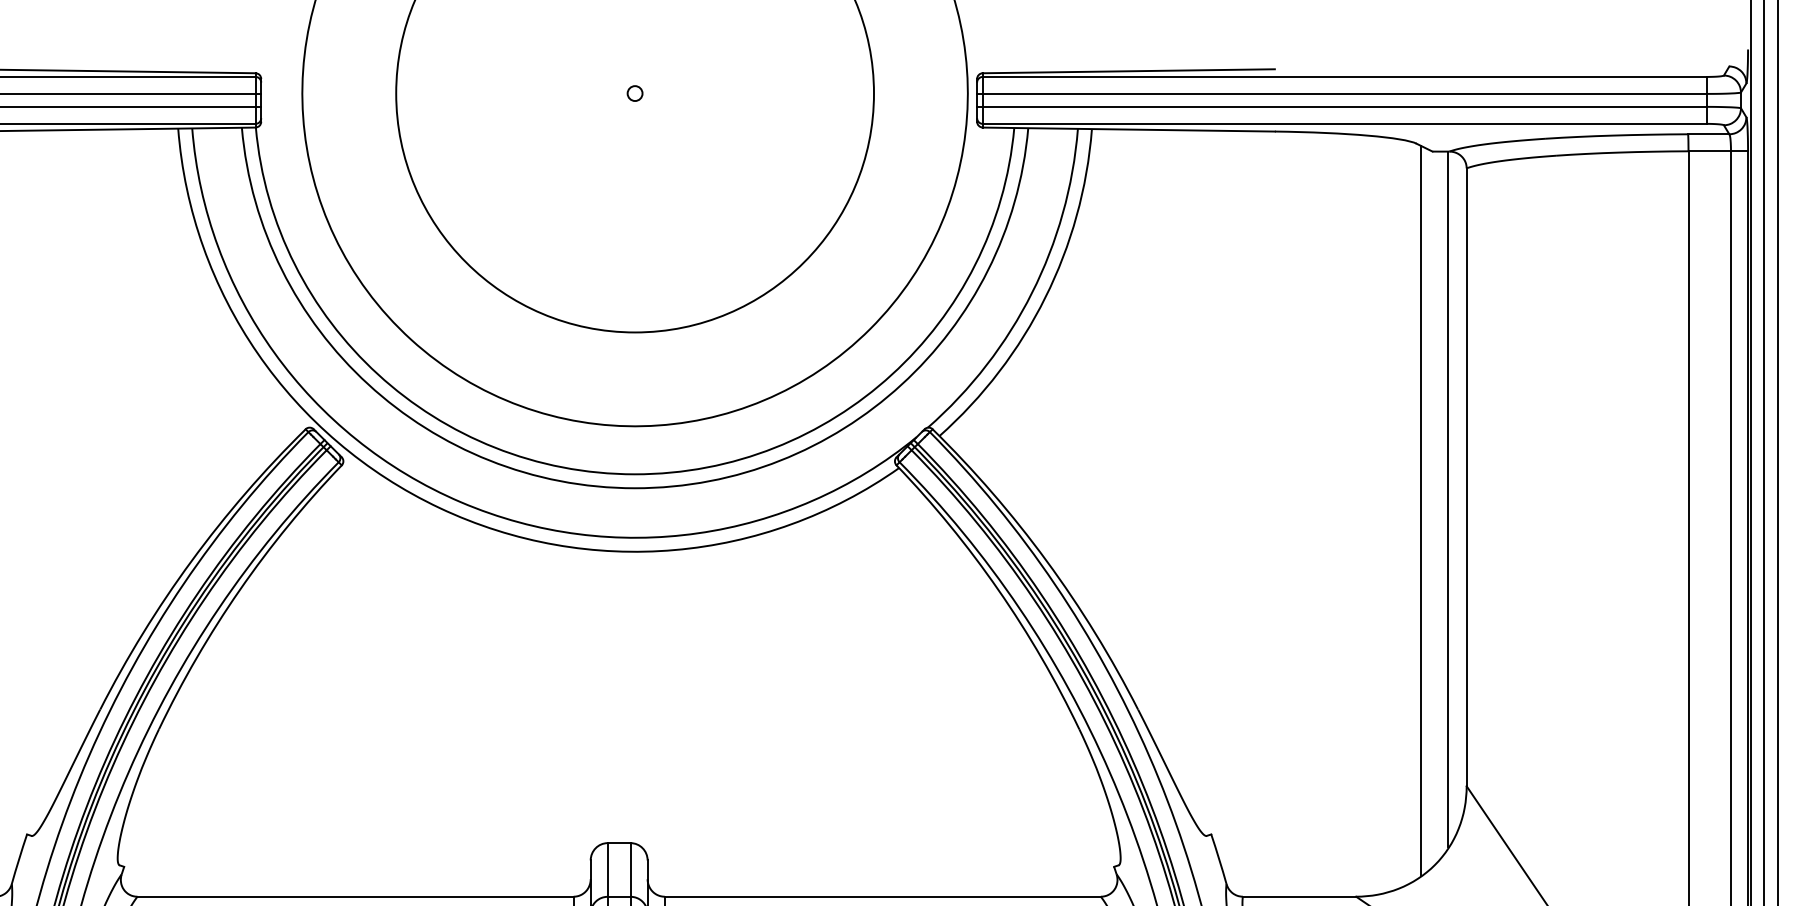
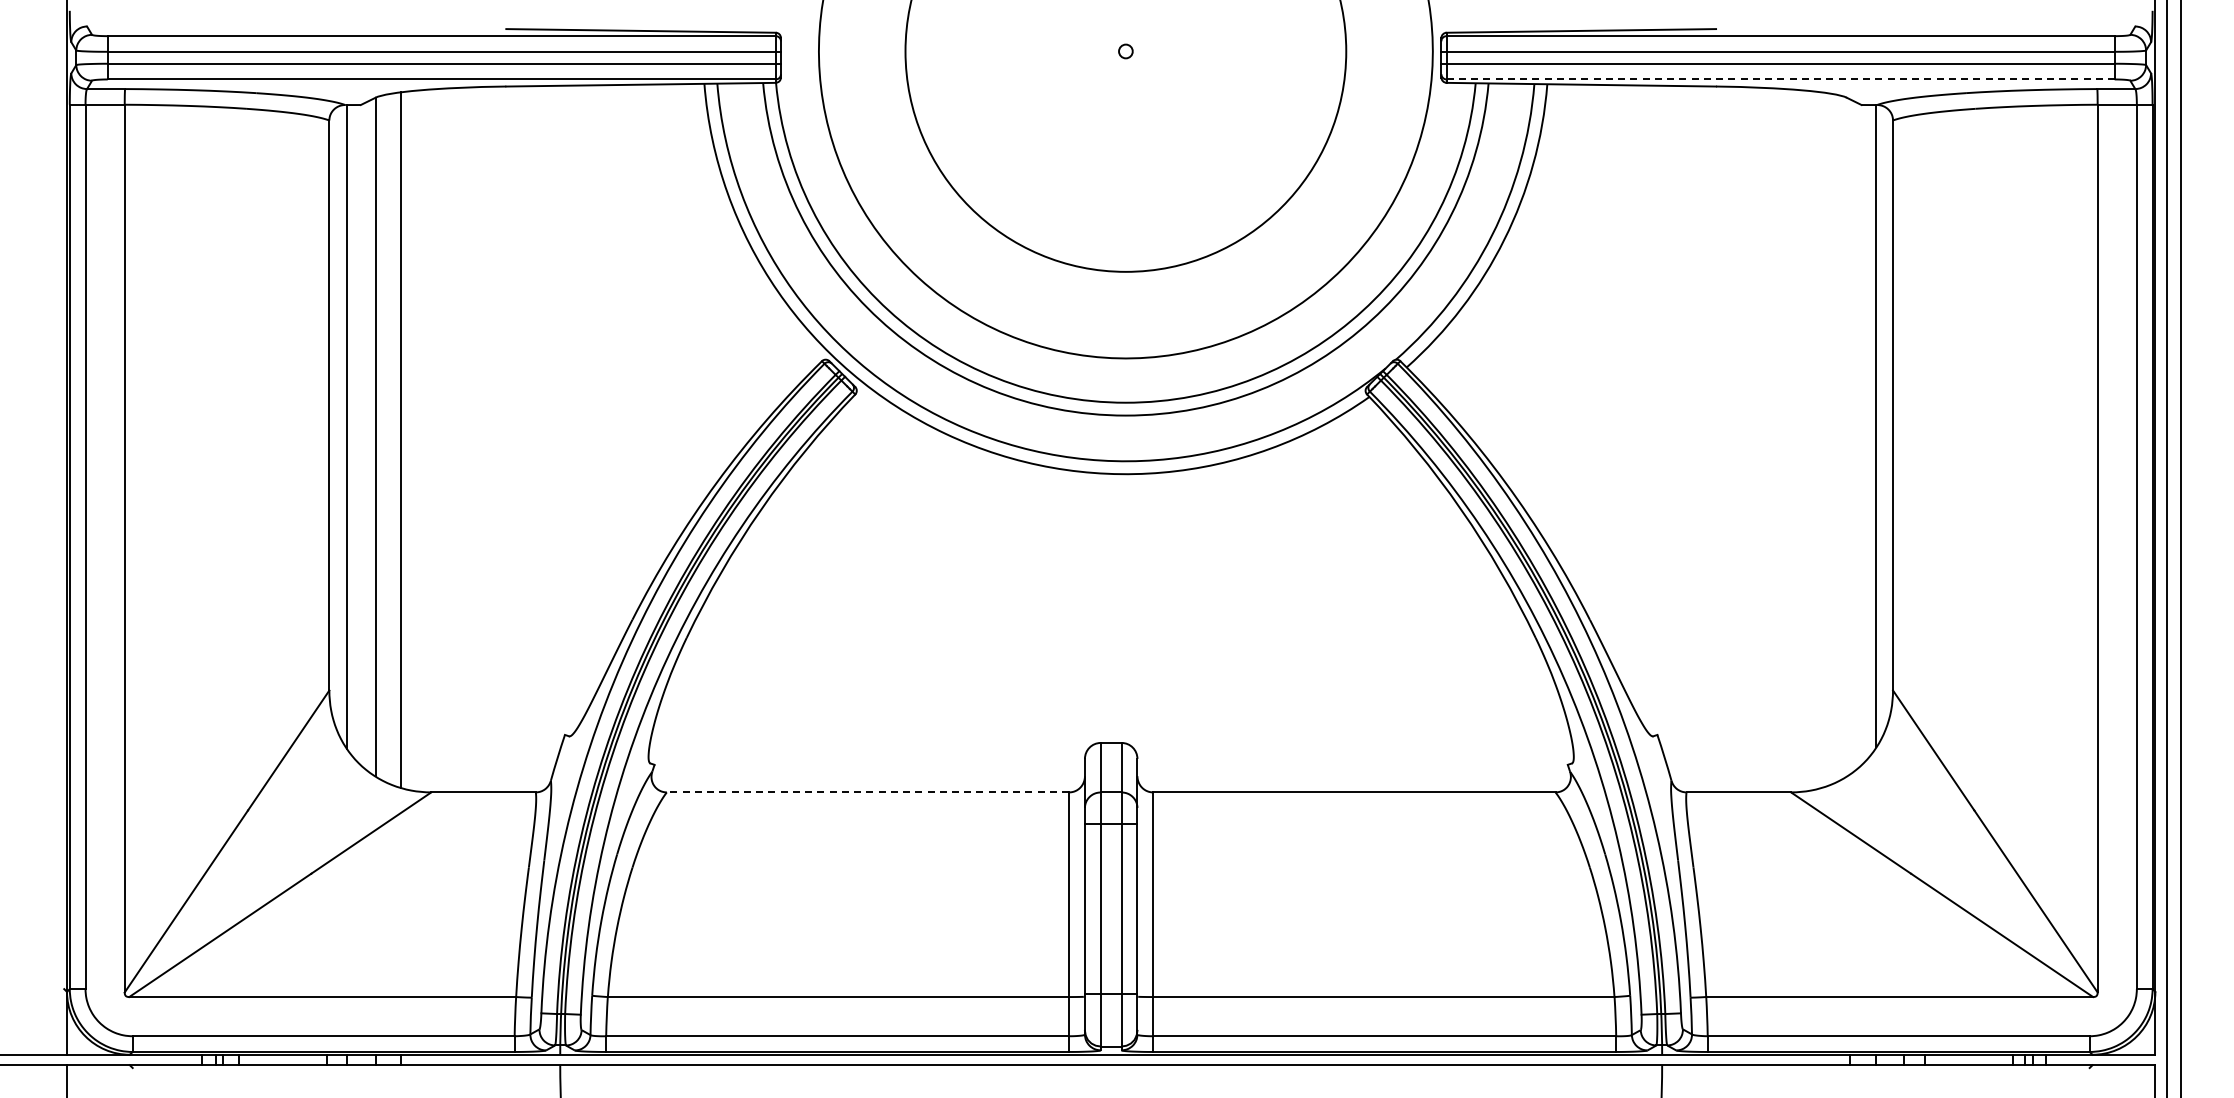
line: (1345, 123) -> (1781, 79), solid -> dashed
line: (1420, 510) -> (1850, 436), removed
line: (355, 896) -> (867, 792), solid -> dashed

